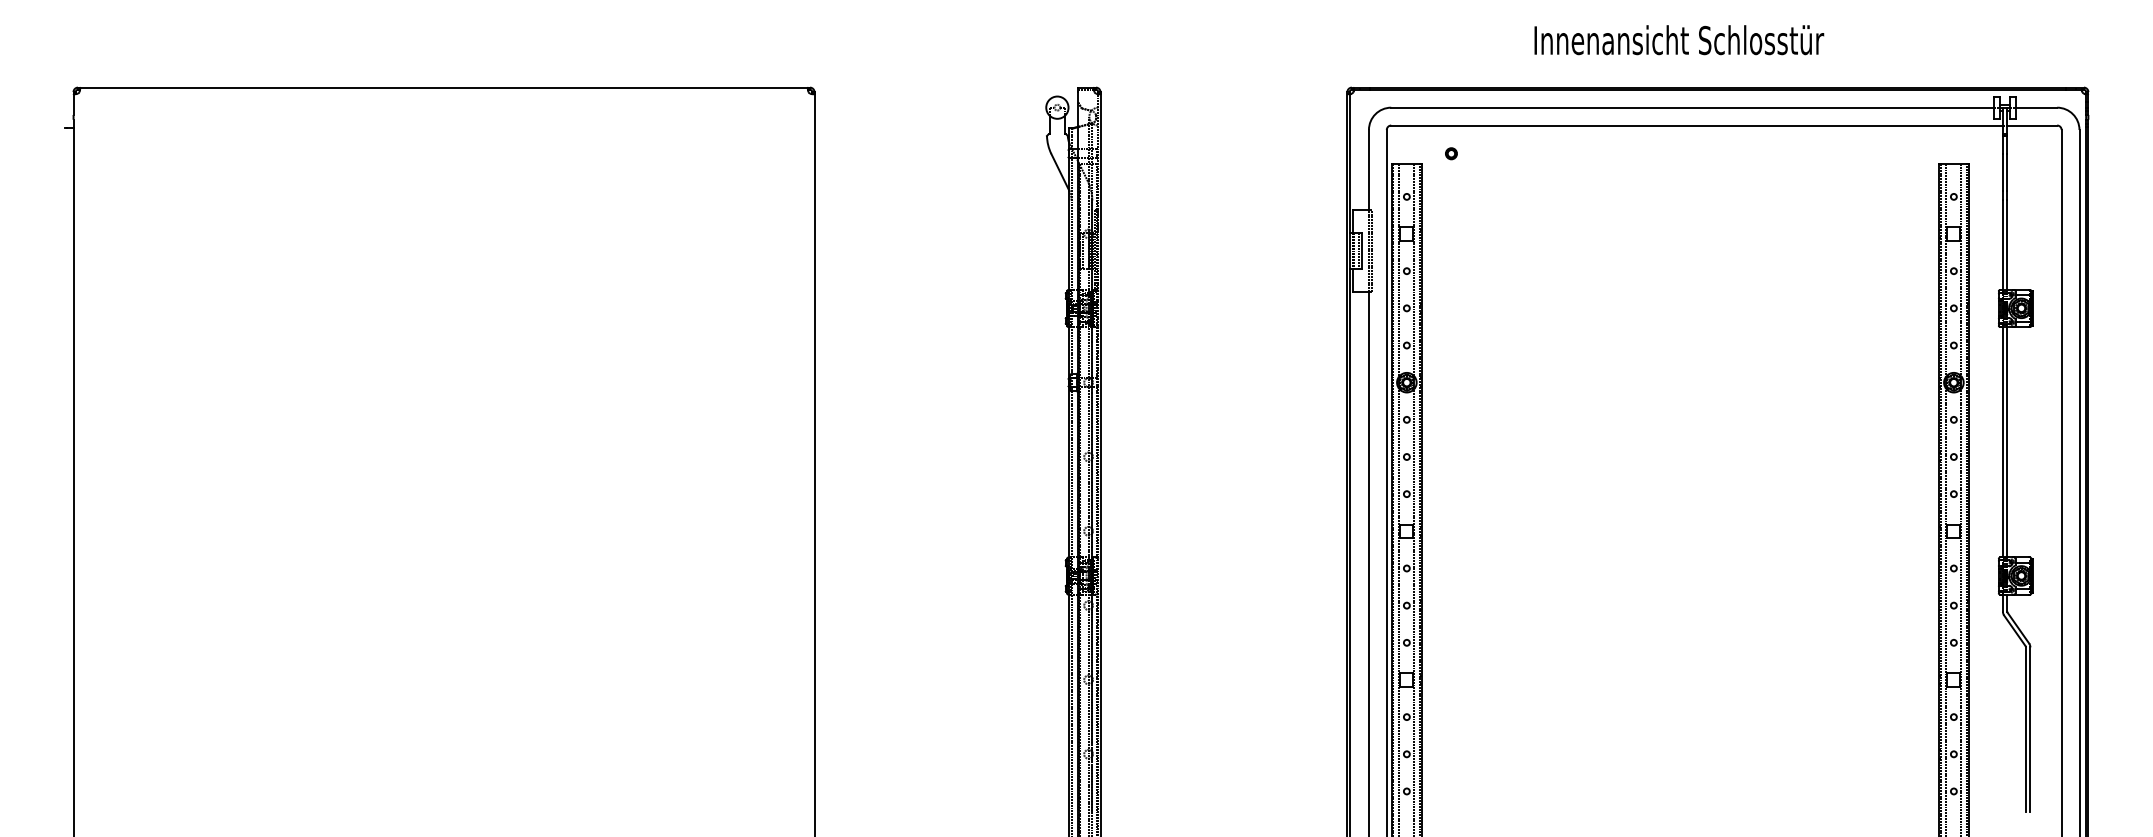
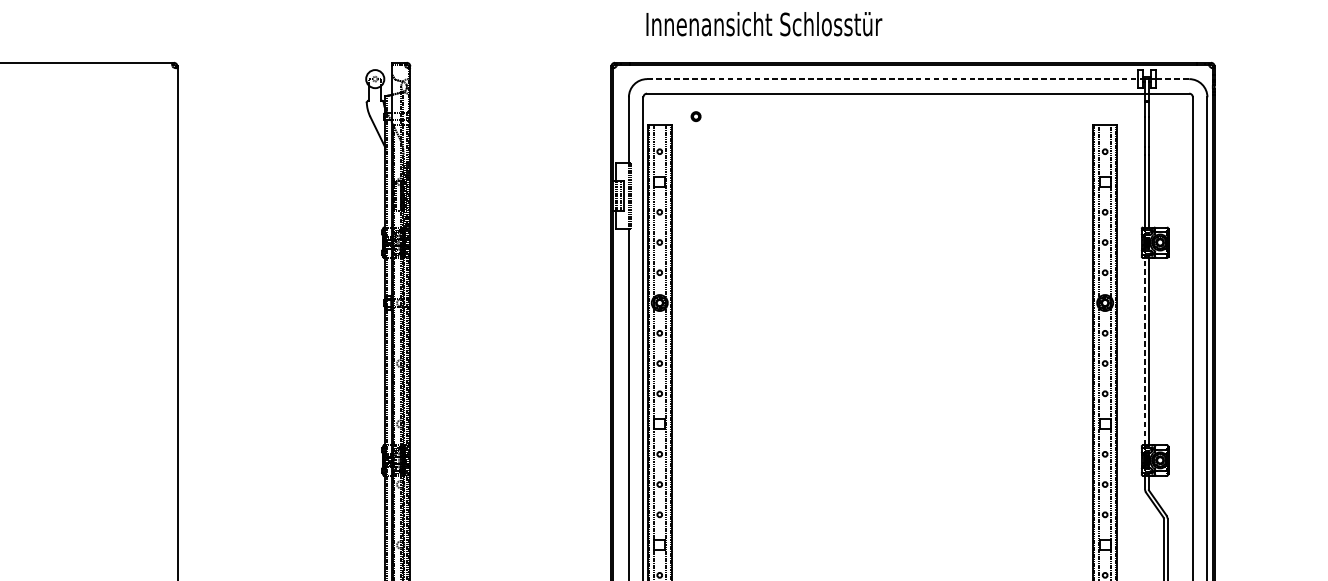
text: (1679, 40) -> (764, 24), moved
line: (1693, 107) -> (893, 78), solid -> dashed
line: (2037, 107) -> (1173, 78), solid -> dashed
line: (2002, 441) -> (1144, 350), solid -> dashed

